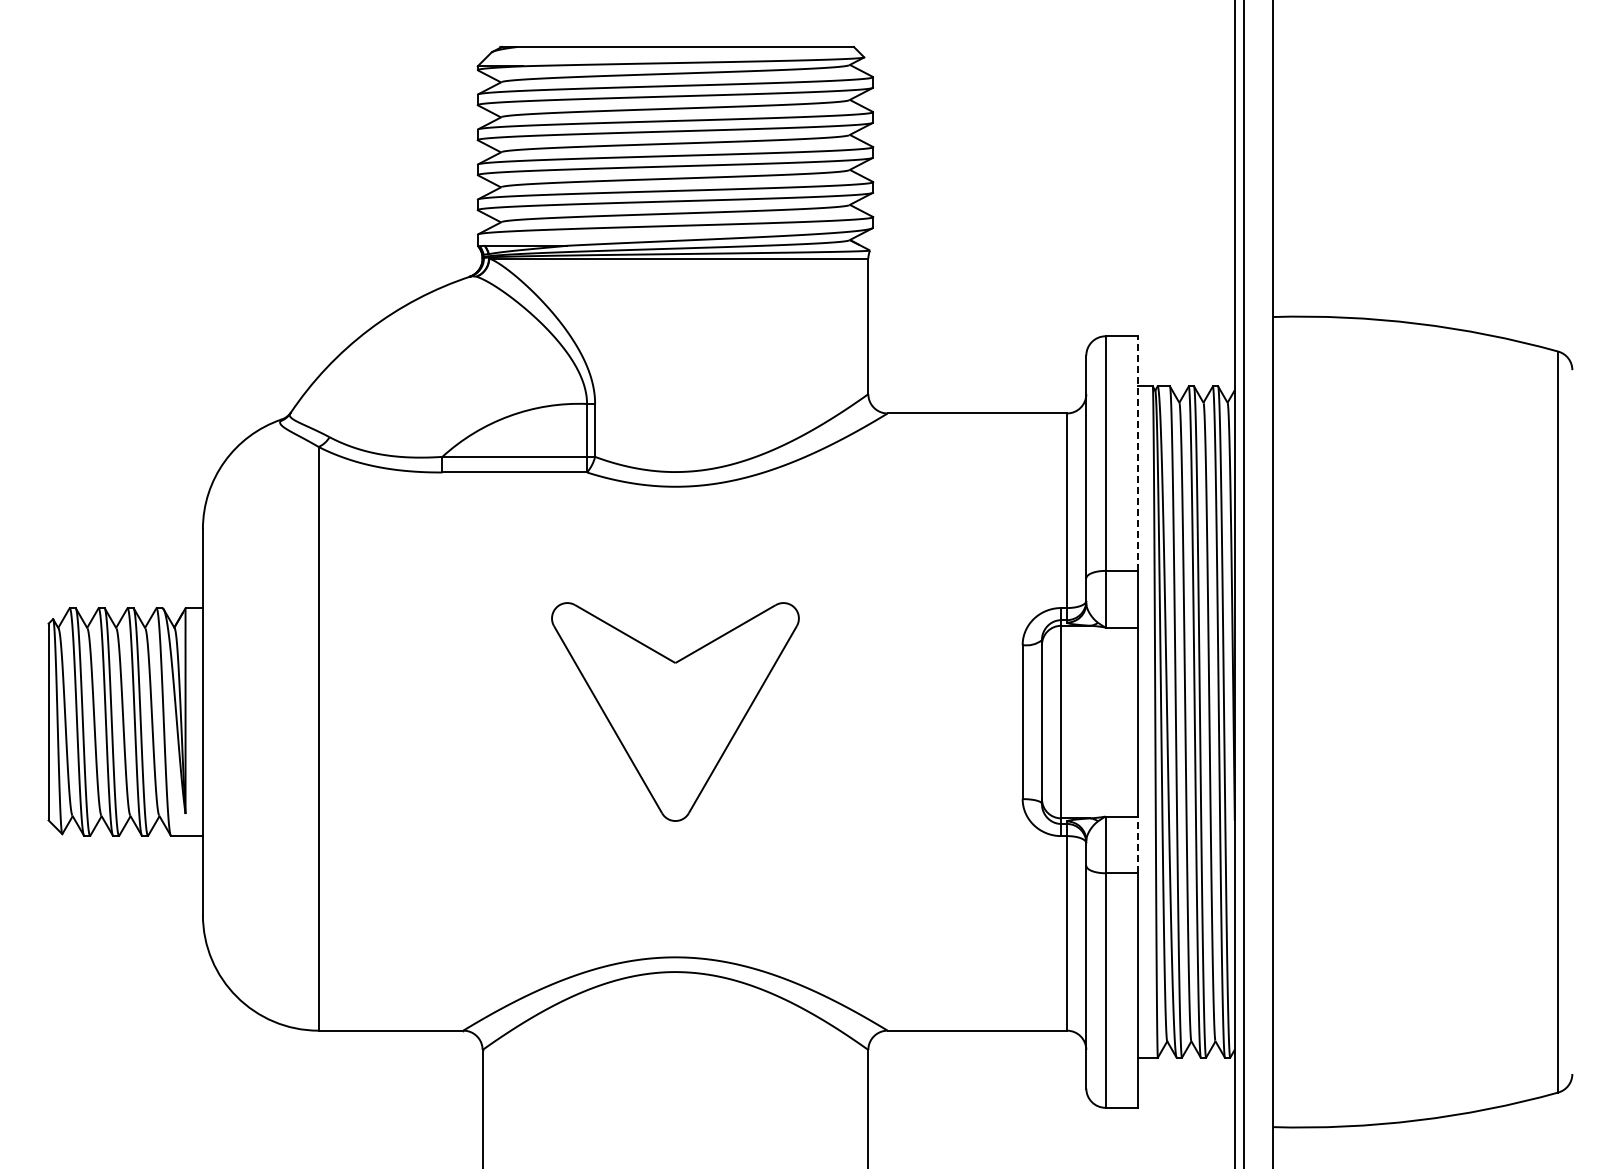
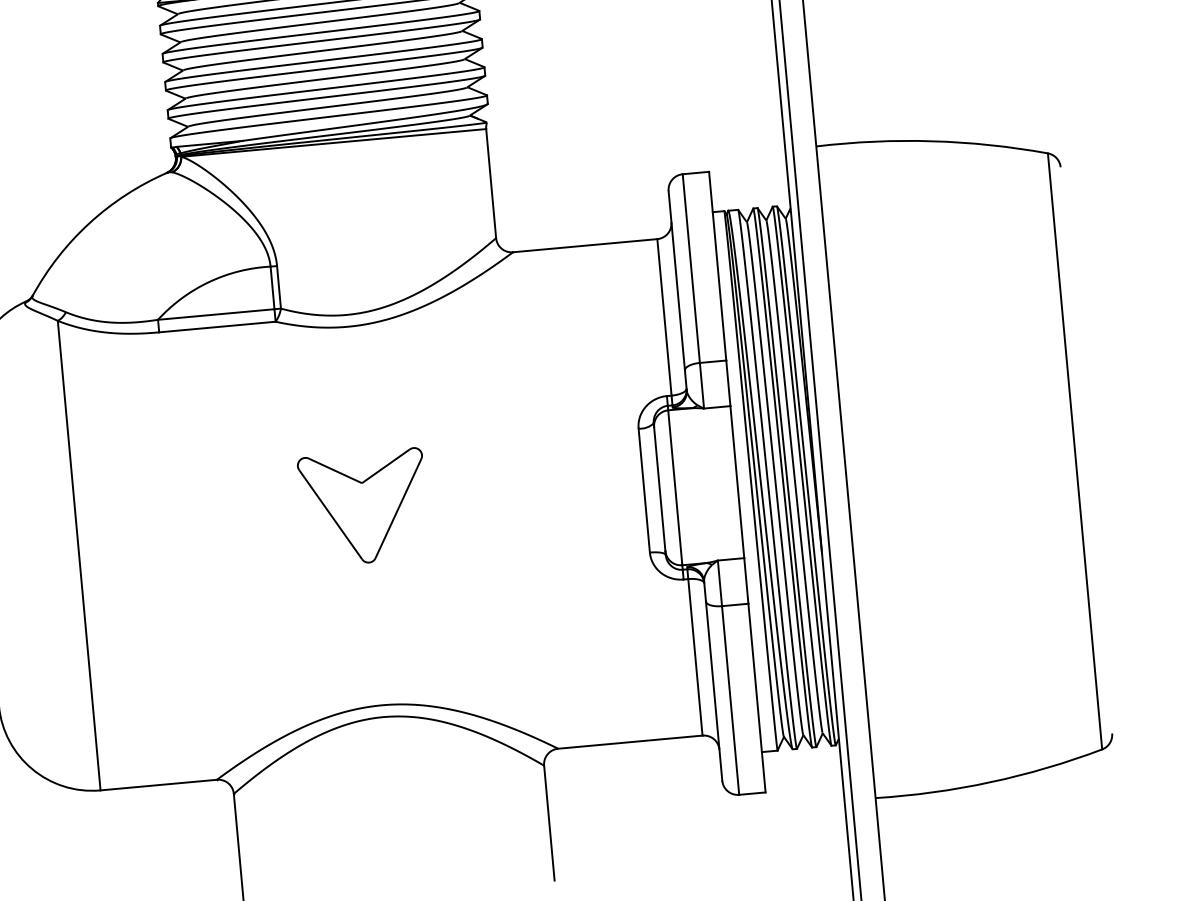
line: (1138, 453) -> (717, 266), dashed -> solid
part: (675, 711) -> (364, 507), size x0.62
line: (1138, 844) -> (746, 580), dashed -> solid

